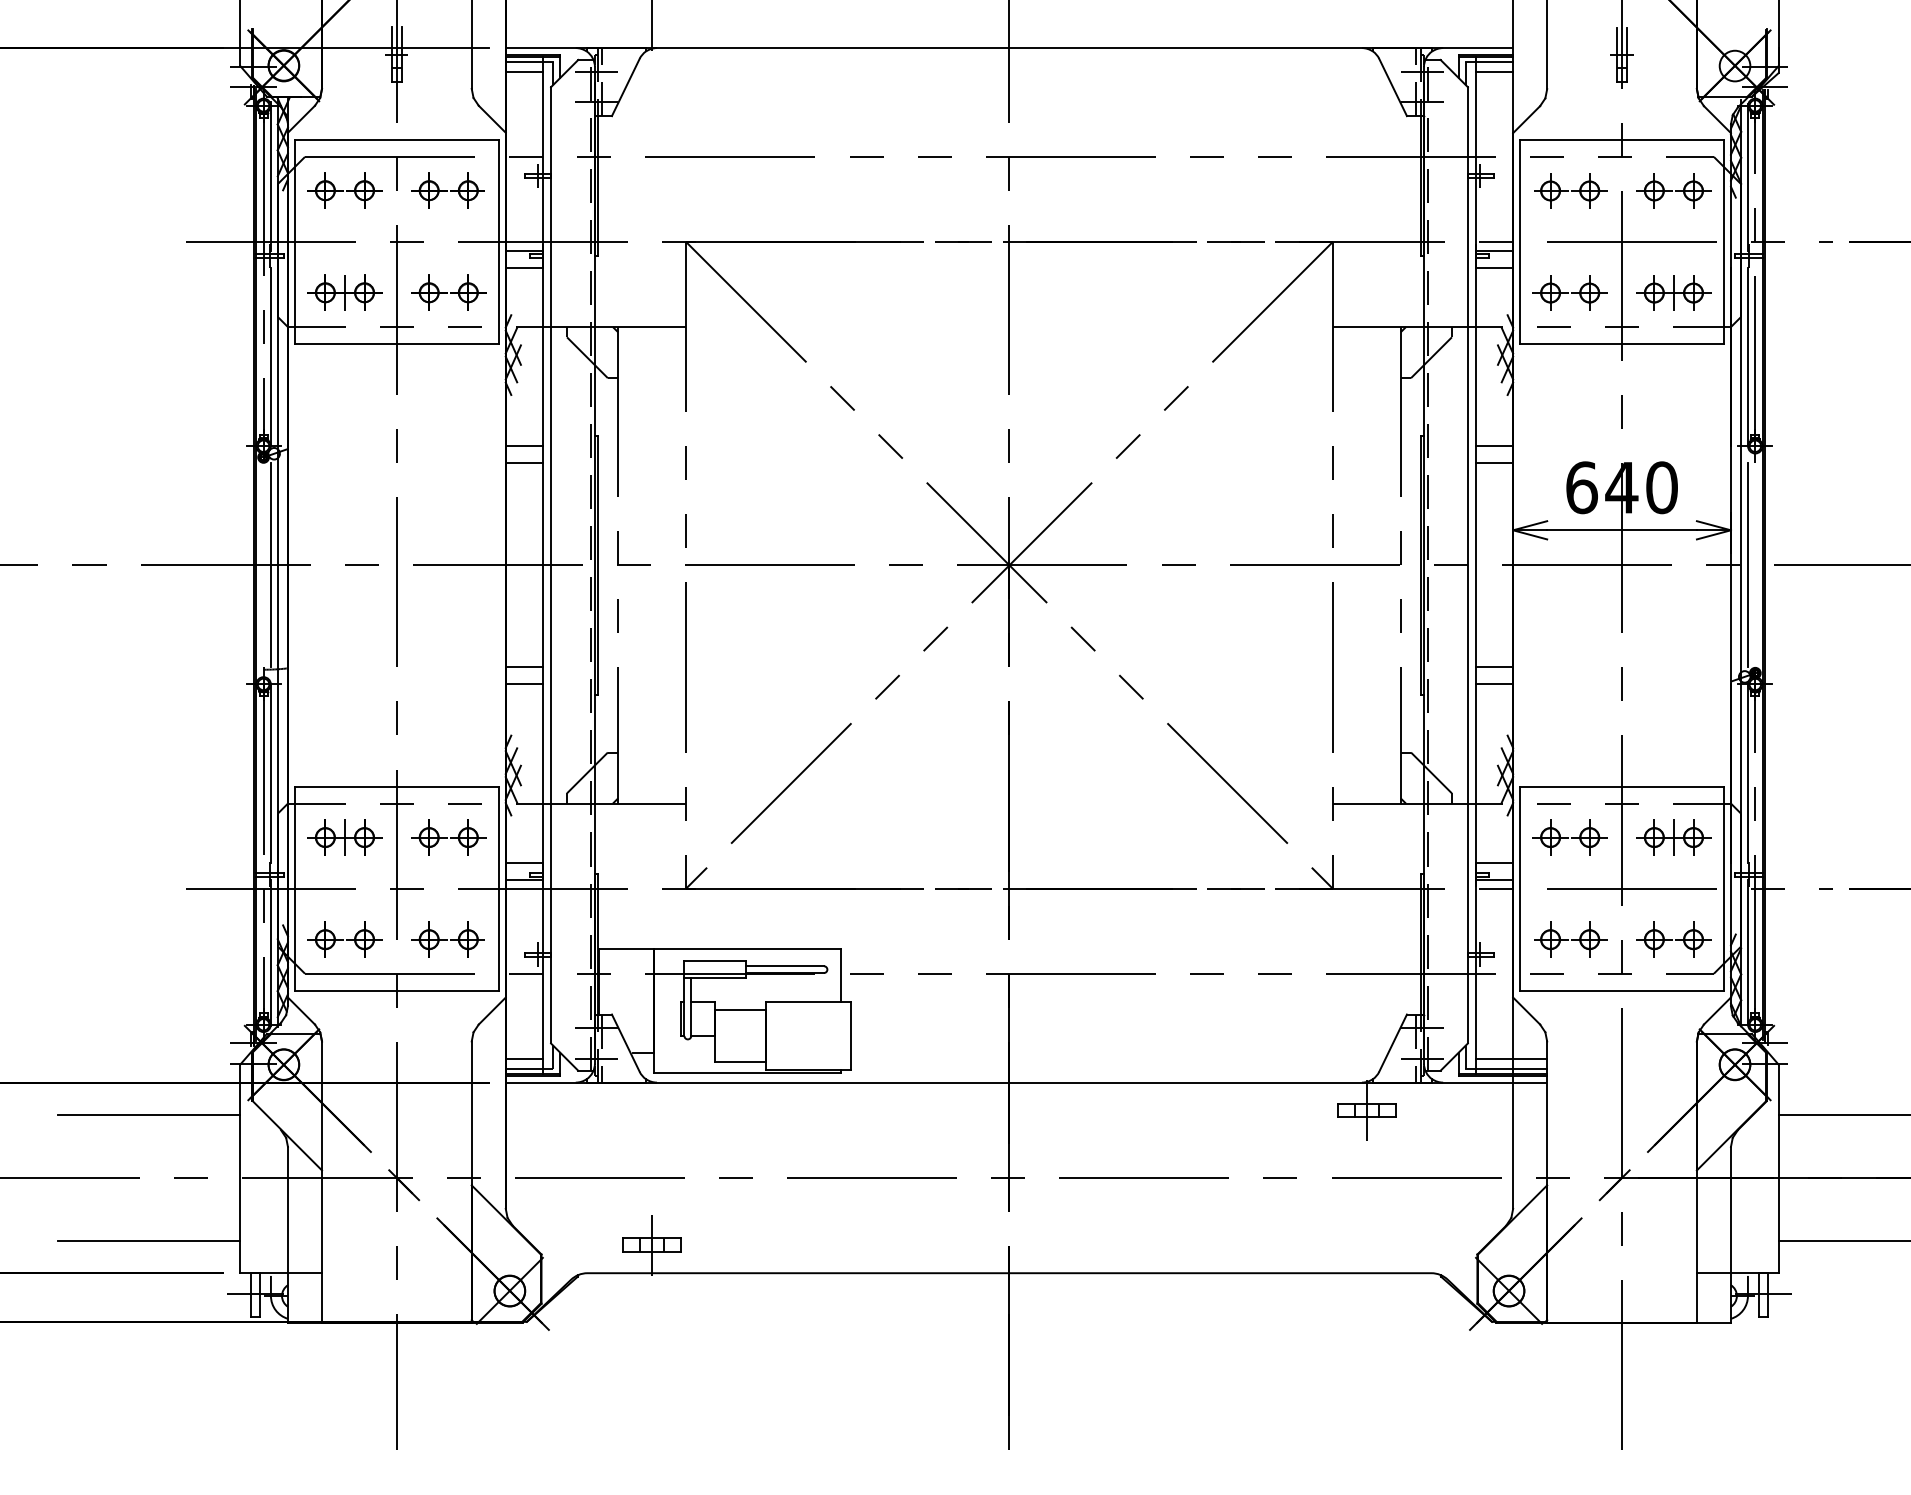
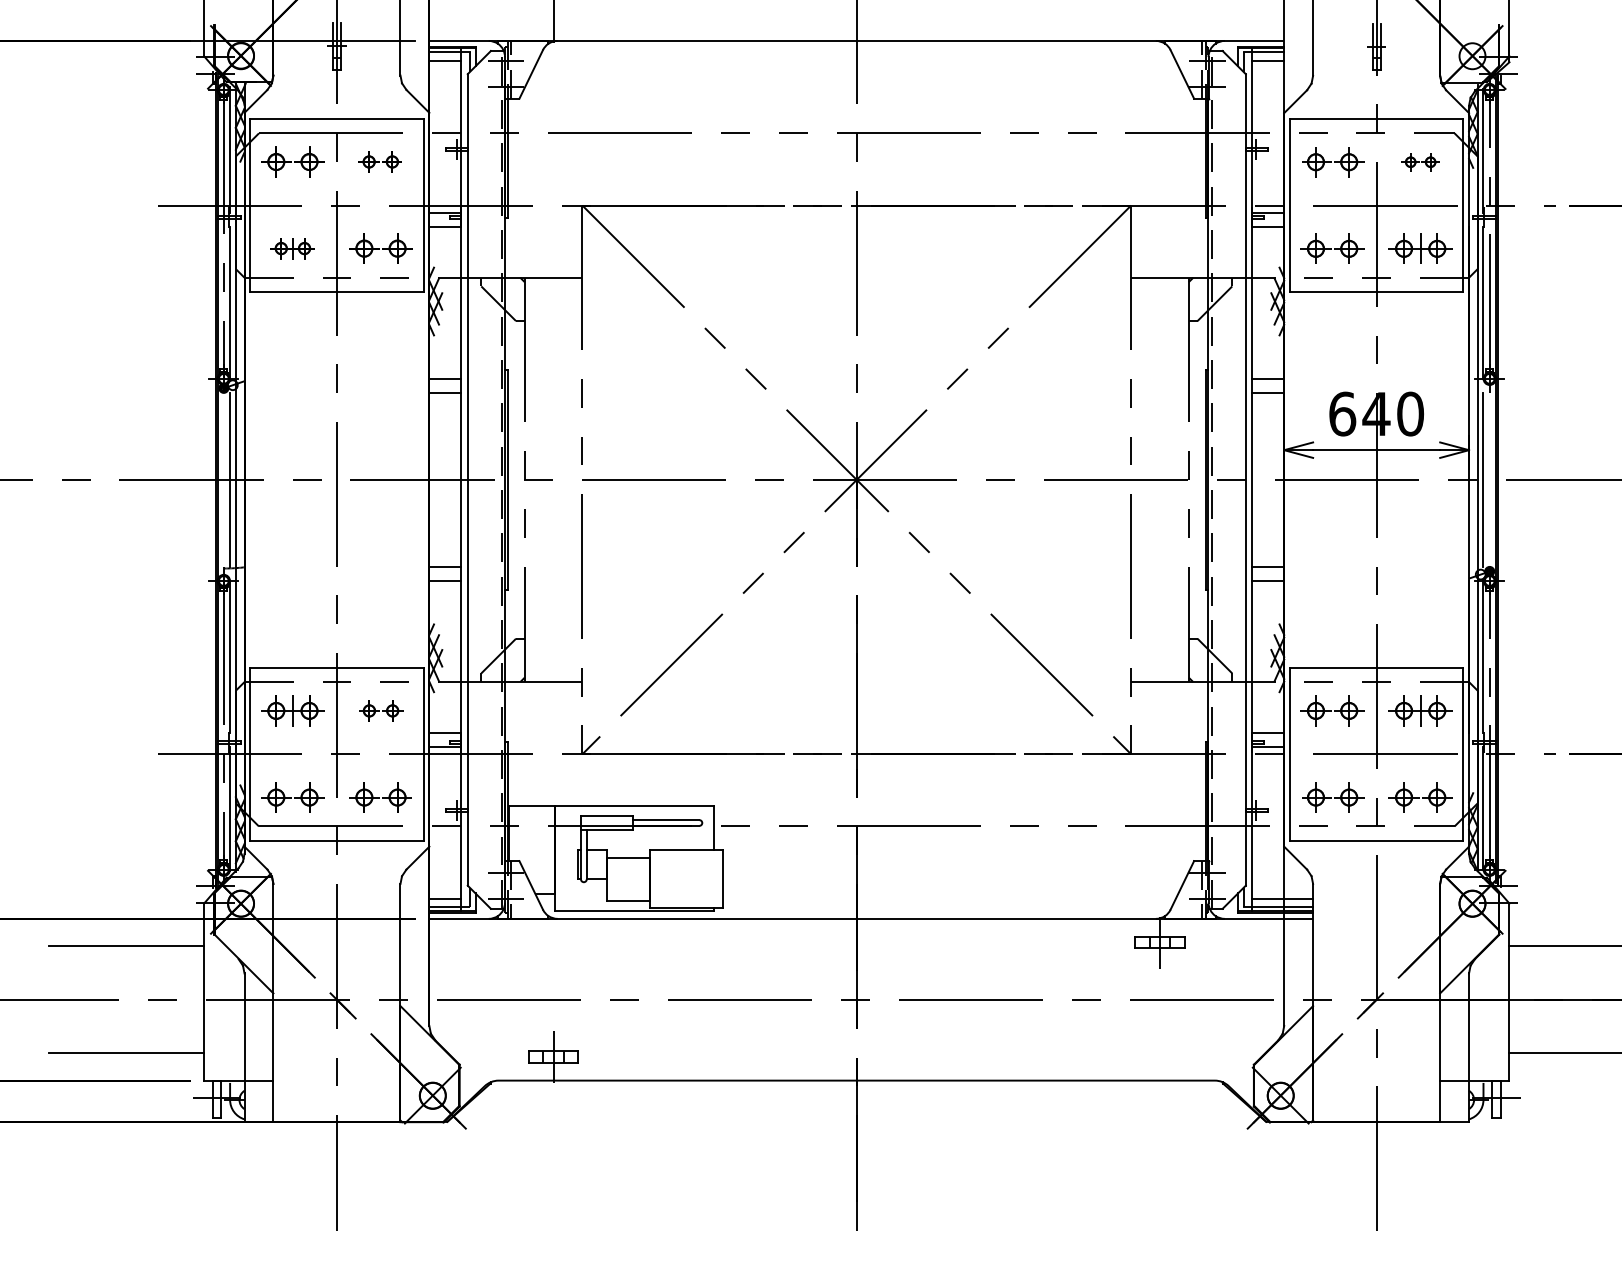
part: (447, 190) -> (379, 161), size x0.7
part: (1673, 190) -> (1420, 161), size x0.6
part: (344, 292) -> (292, 248), size x0.7
part: (448, 837) -> (380, 710), size x0.7

